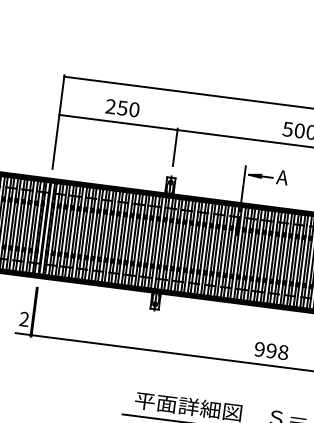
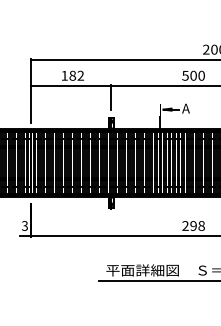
text: (122, 107) -> (72, 75), 250 -> 182
text: (23, 320) -> (24, 226), 2 -> 3
text: (259, 348) -> (185, 225), 998 -> 298

